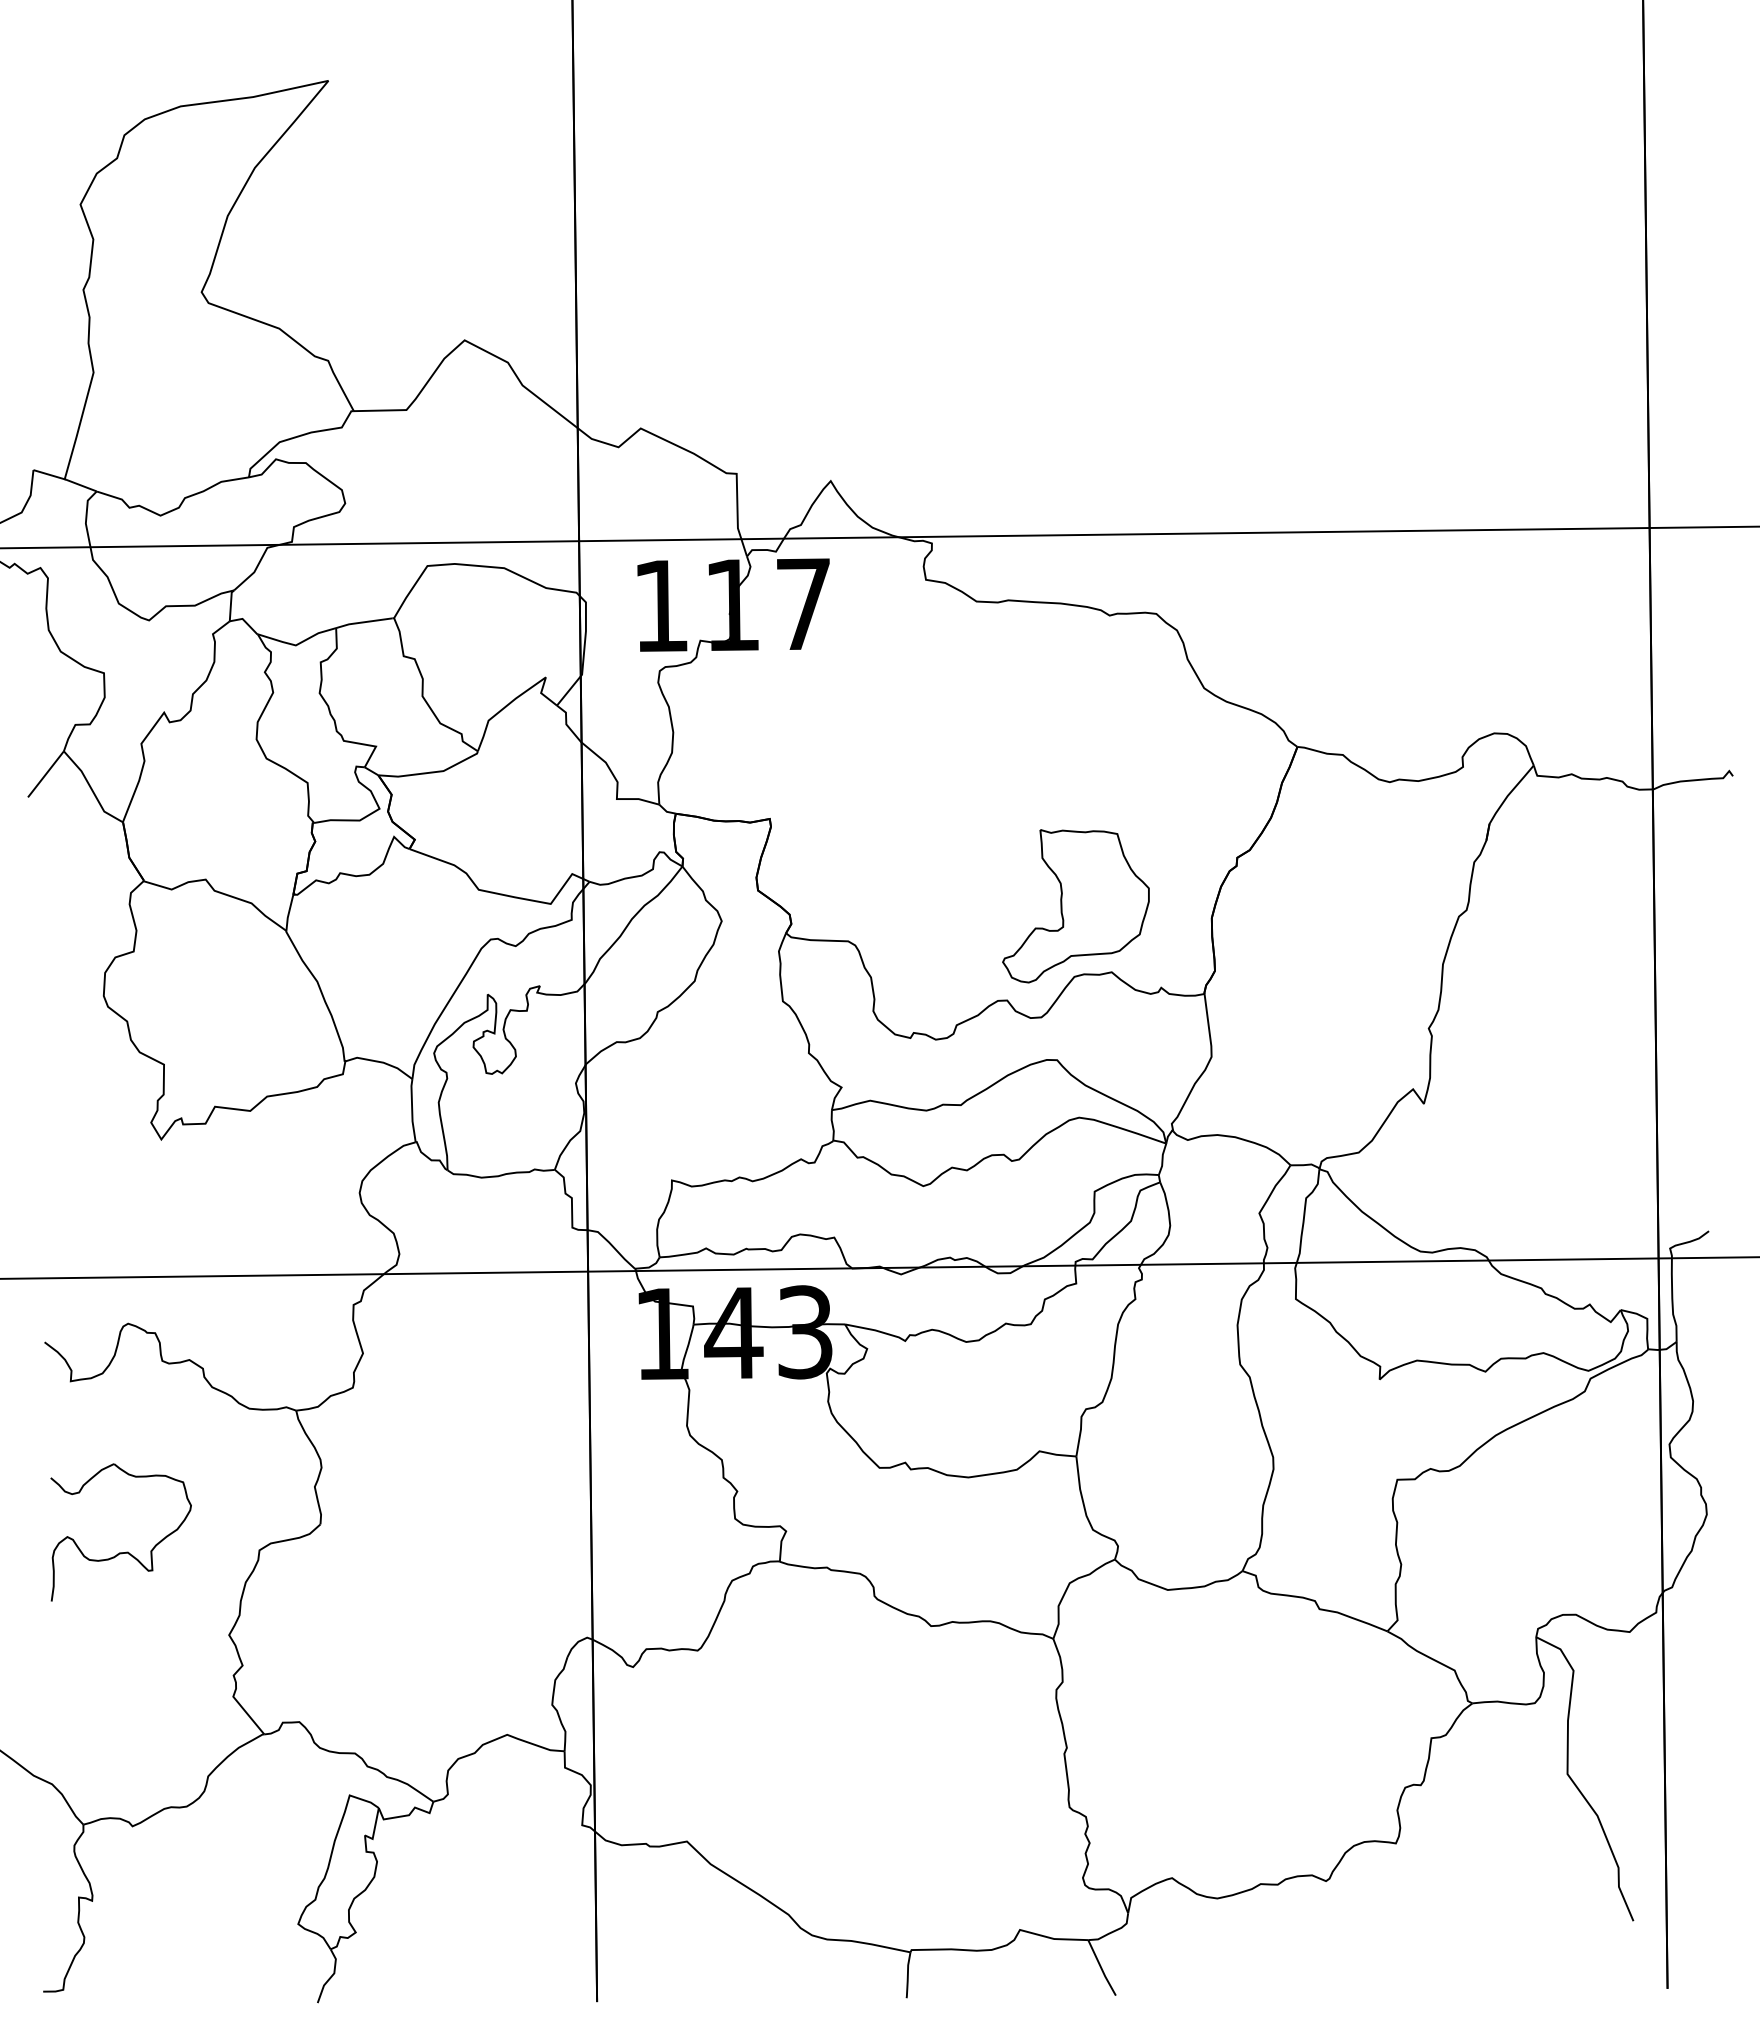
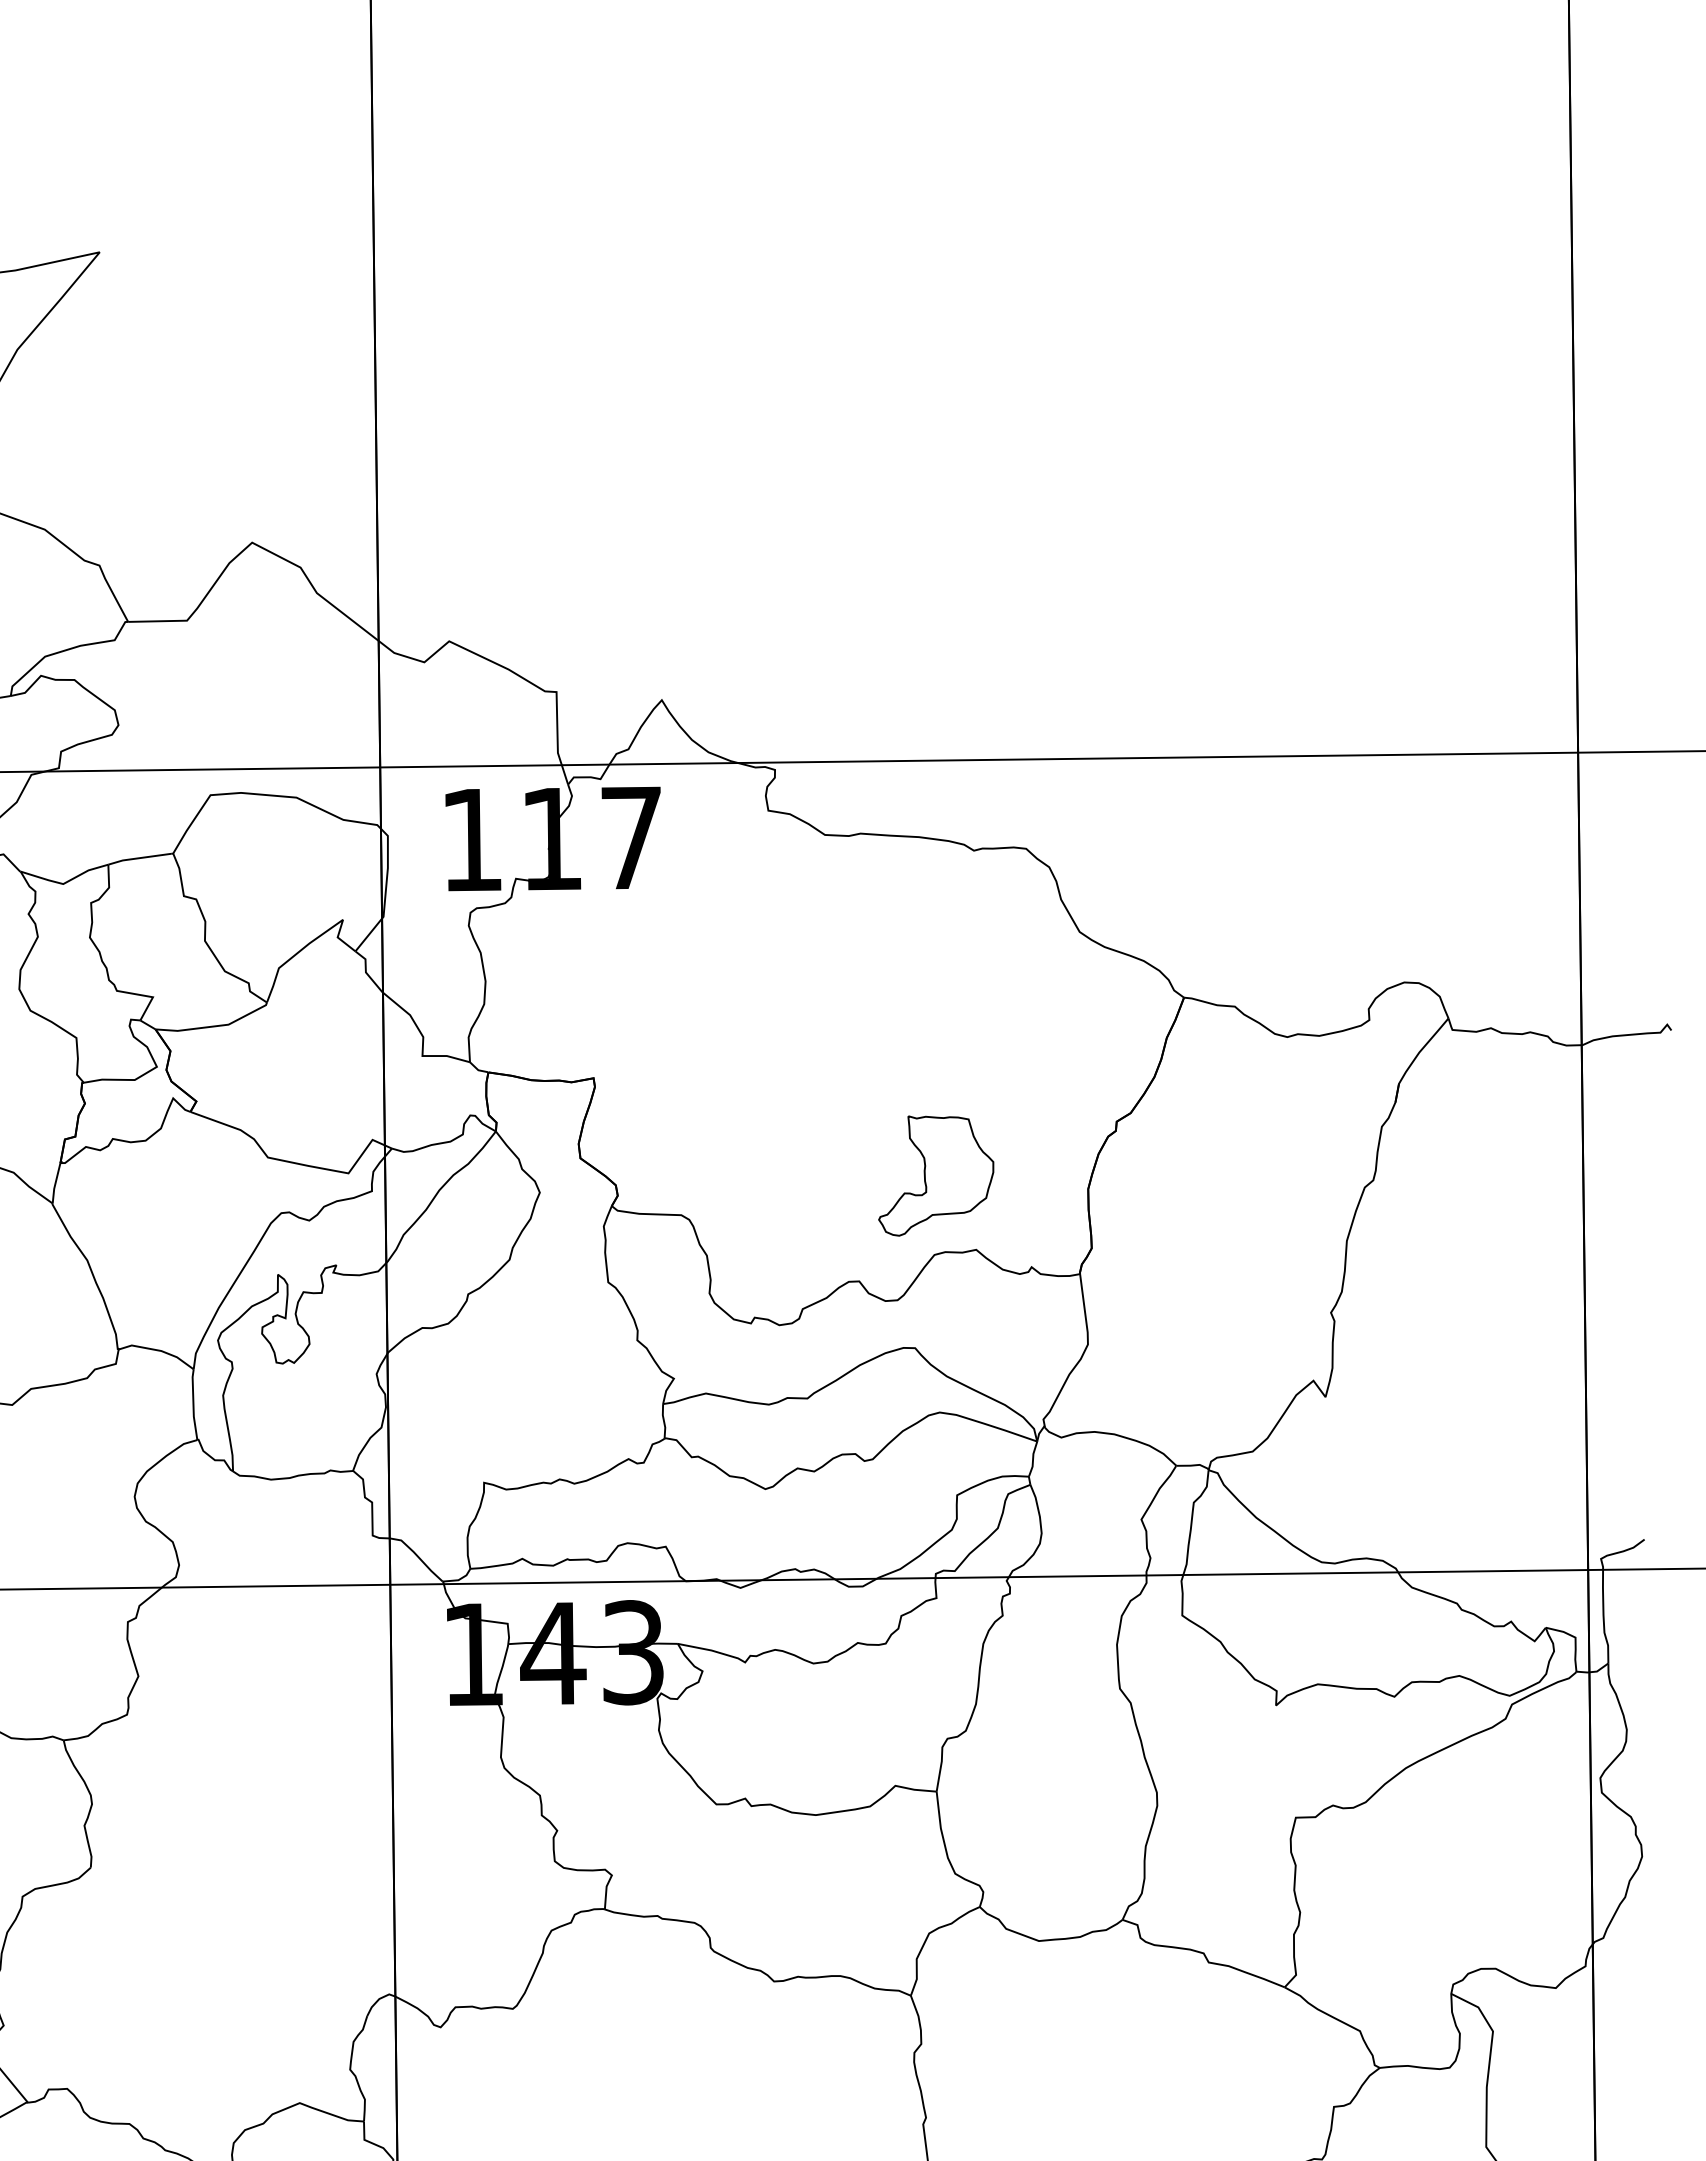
part: (1075, 906) -> (935, 1176), size x0.7

